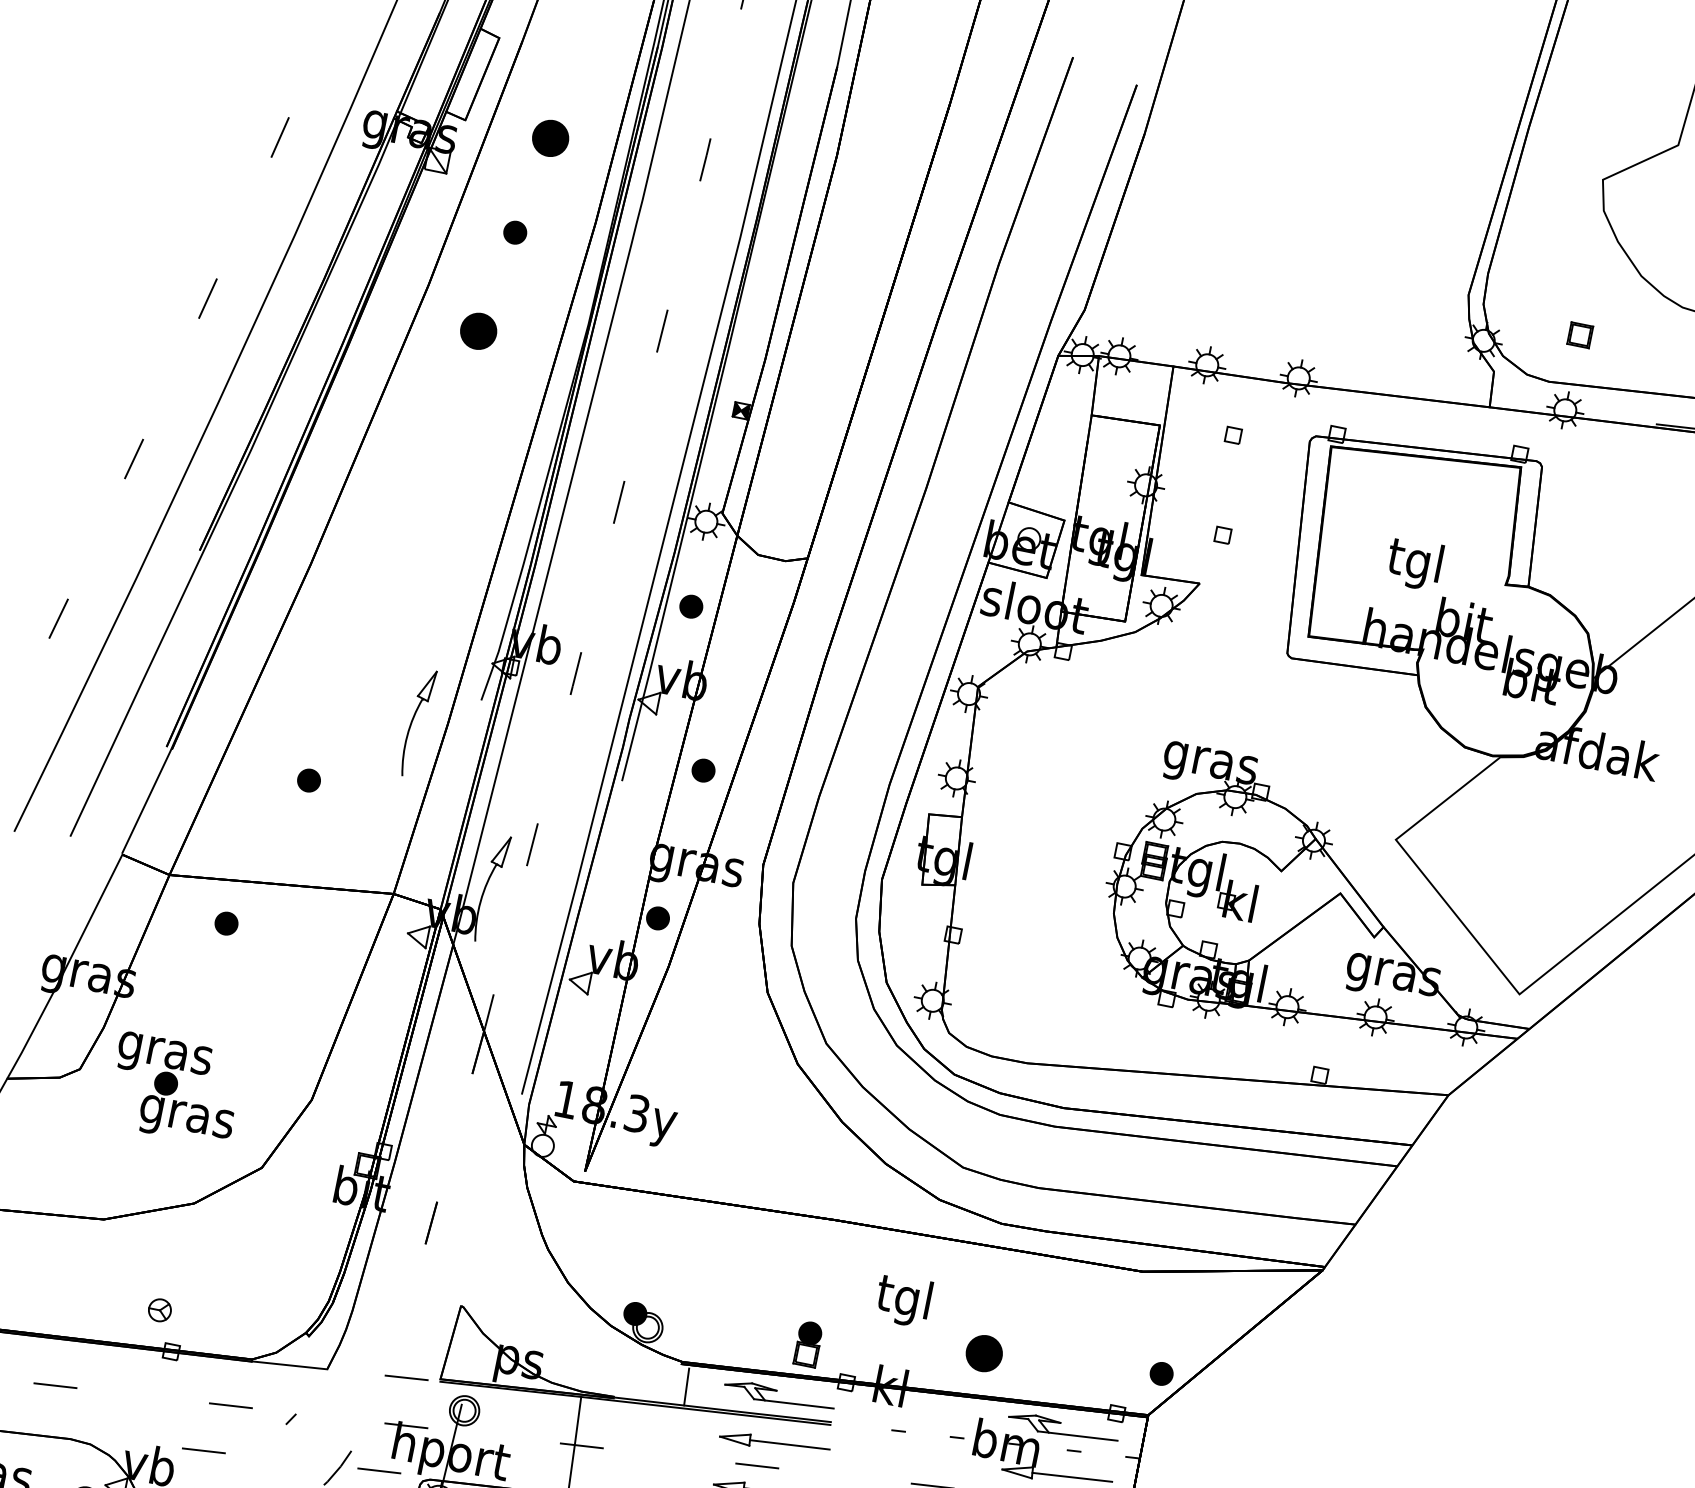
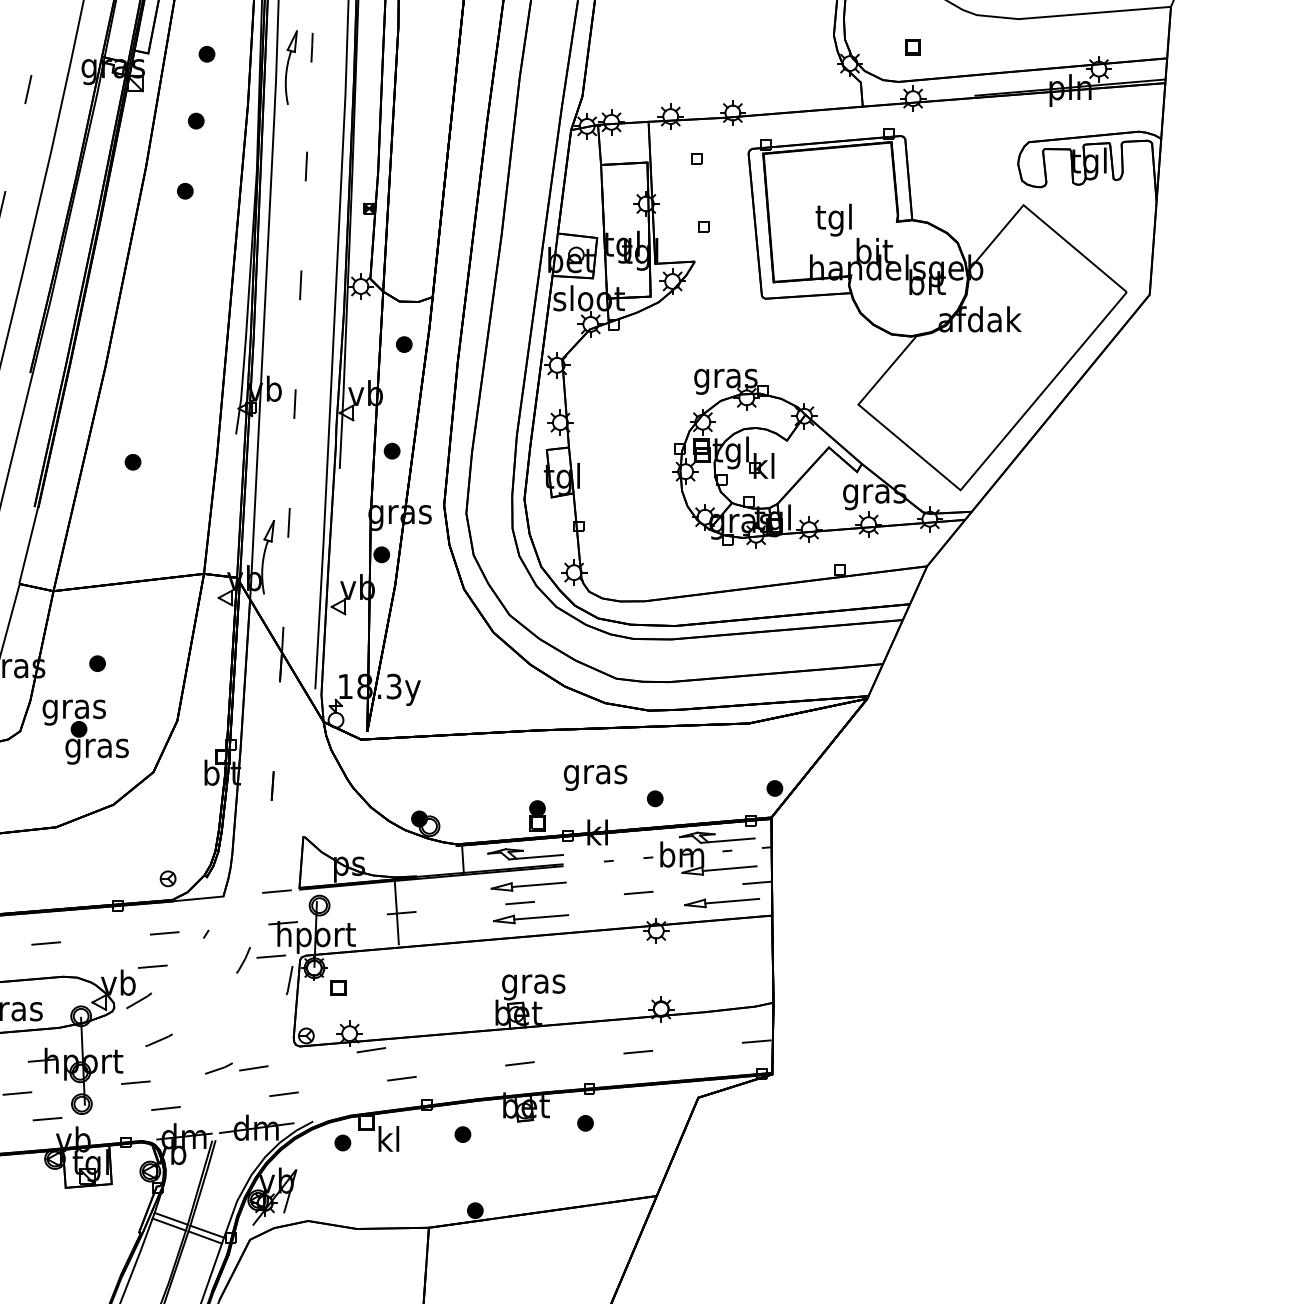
part: (549, 138) -> (206, 54), size x0.62
part: (478, 331) -> (185, 191), size x0.62
part: (691, 606) -> (404, 344), moved
part: (416, 722) -> (290, 67), moved
part: (308, 780) -> (132, 462), moved
part: (226, 923) -> (97, 663), moved
text: (904, 1300) -> (595, 774), tgl -> gras
part: (159, 1309) -> (167, 878), moved
part: (984, 1353) -> (655, 798), size x0.62

